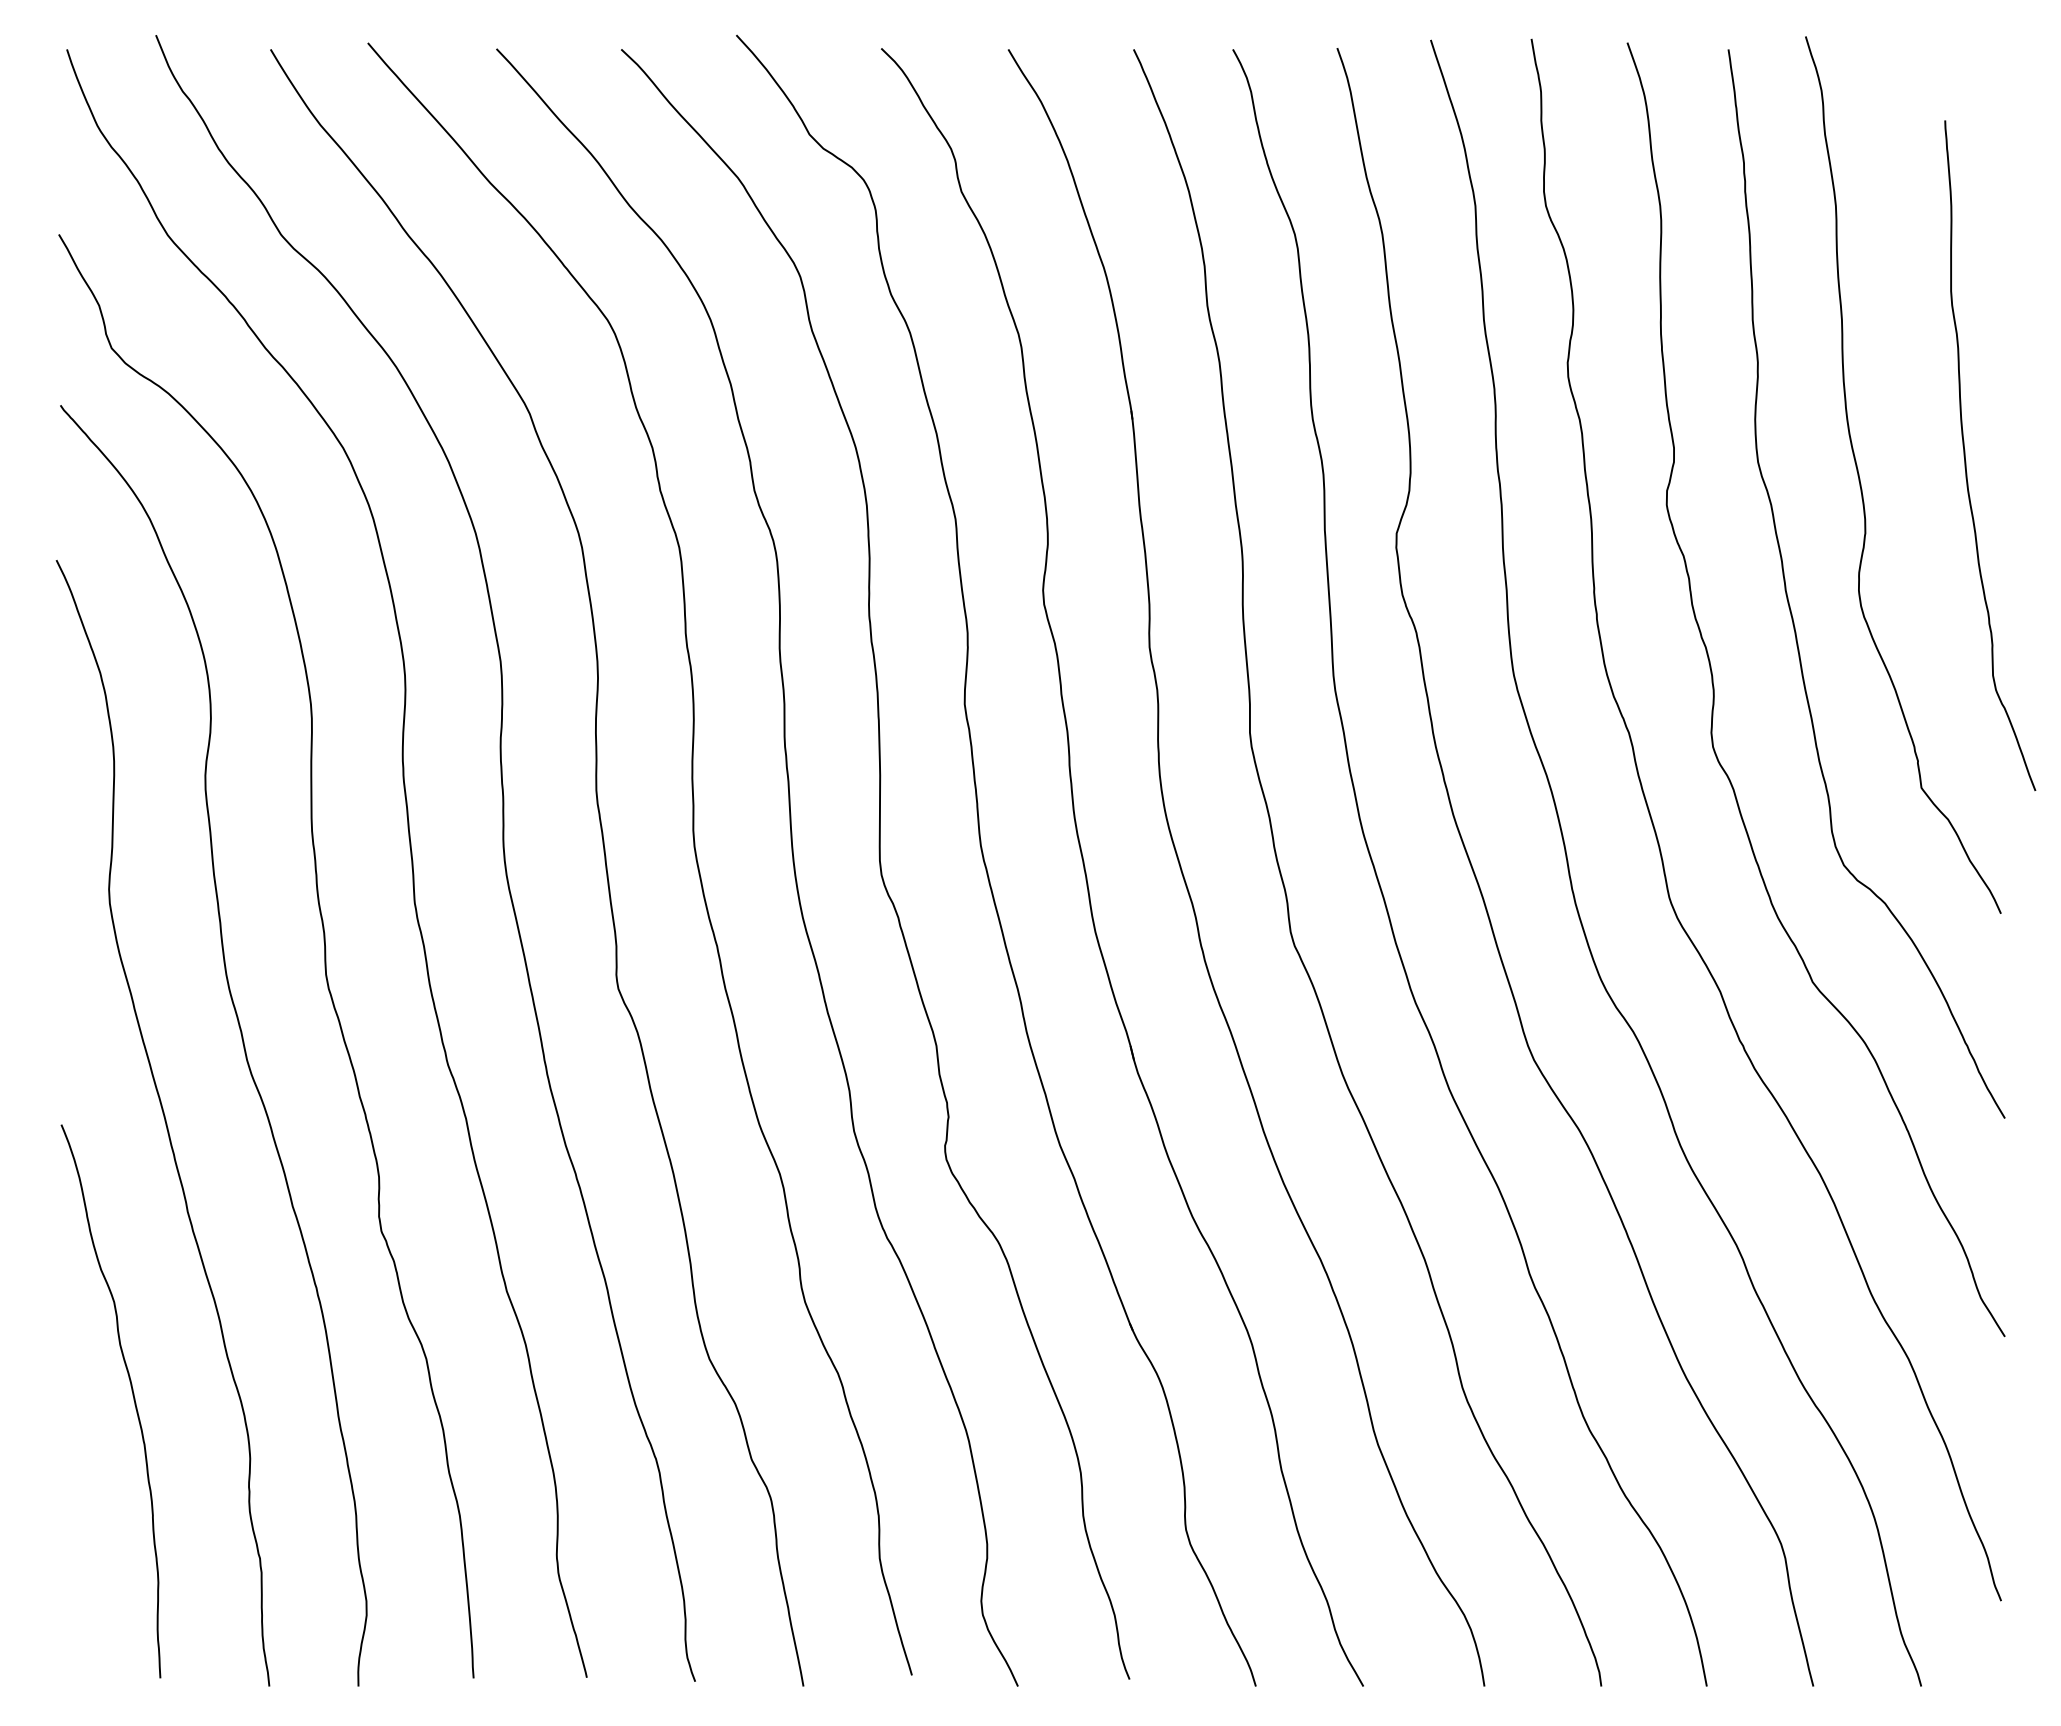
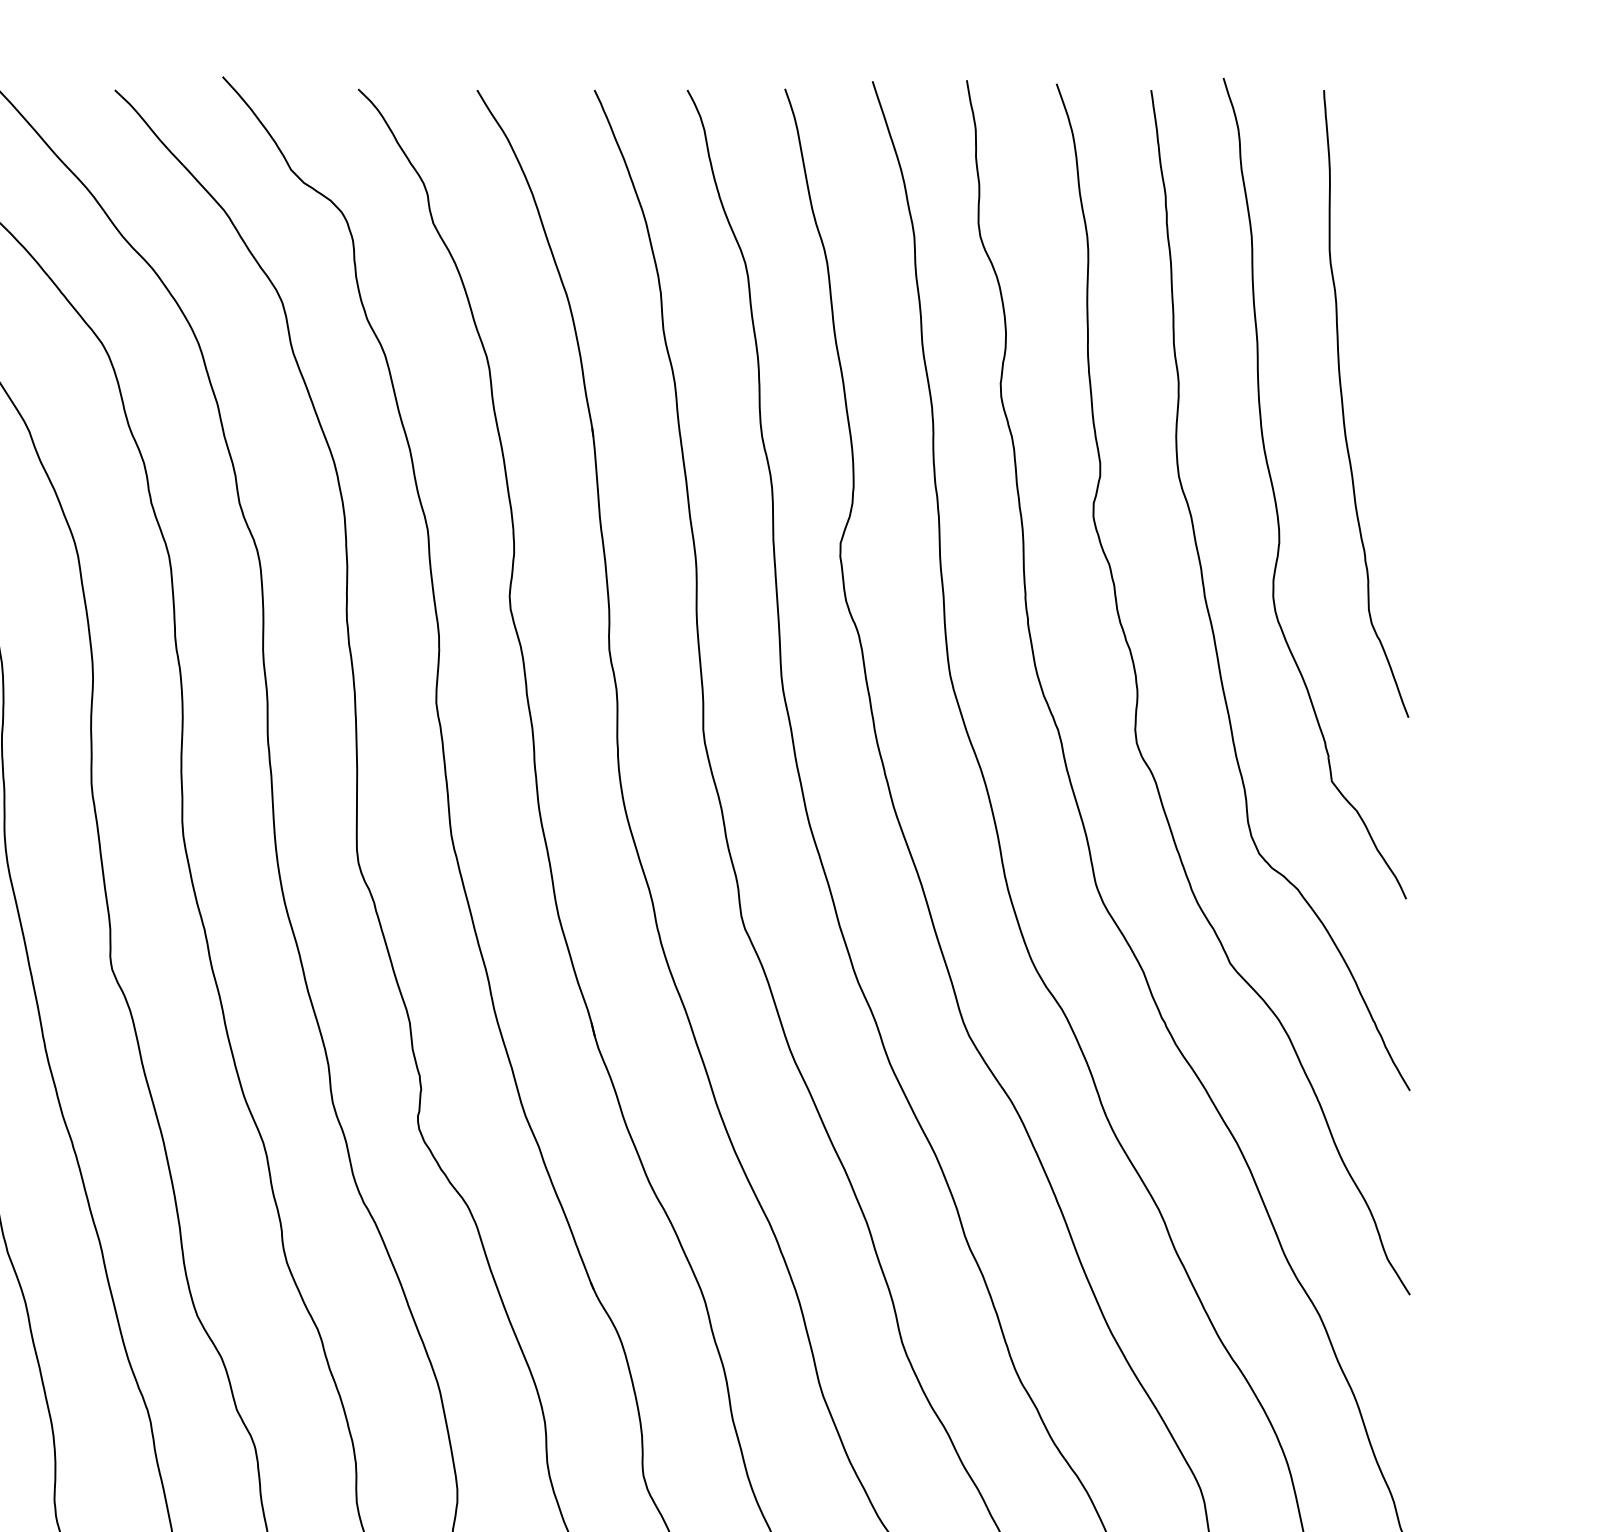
curve: (1966, 461) -> (1344, 409), moved

